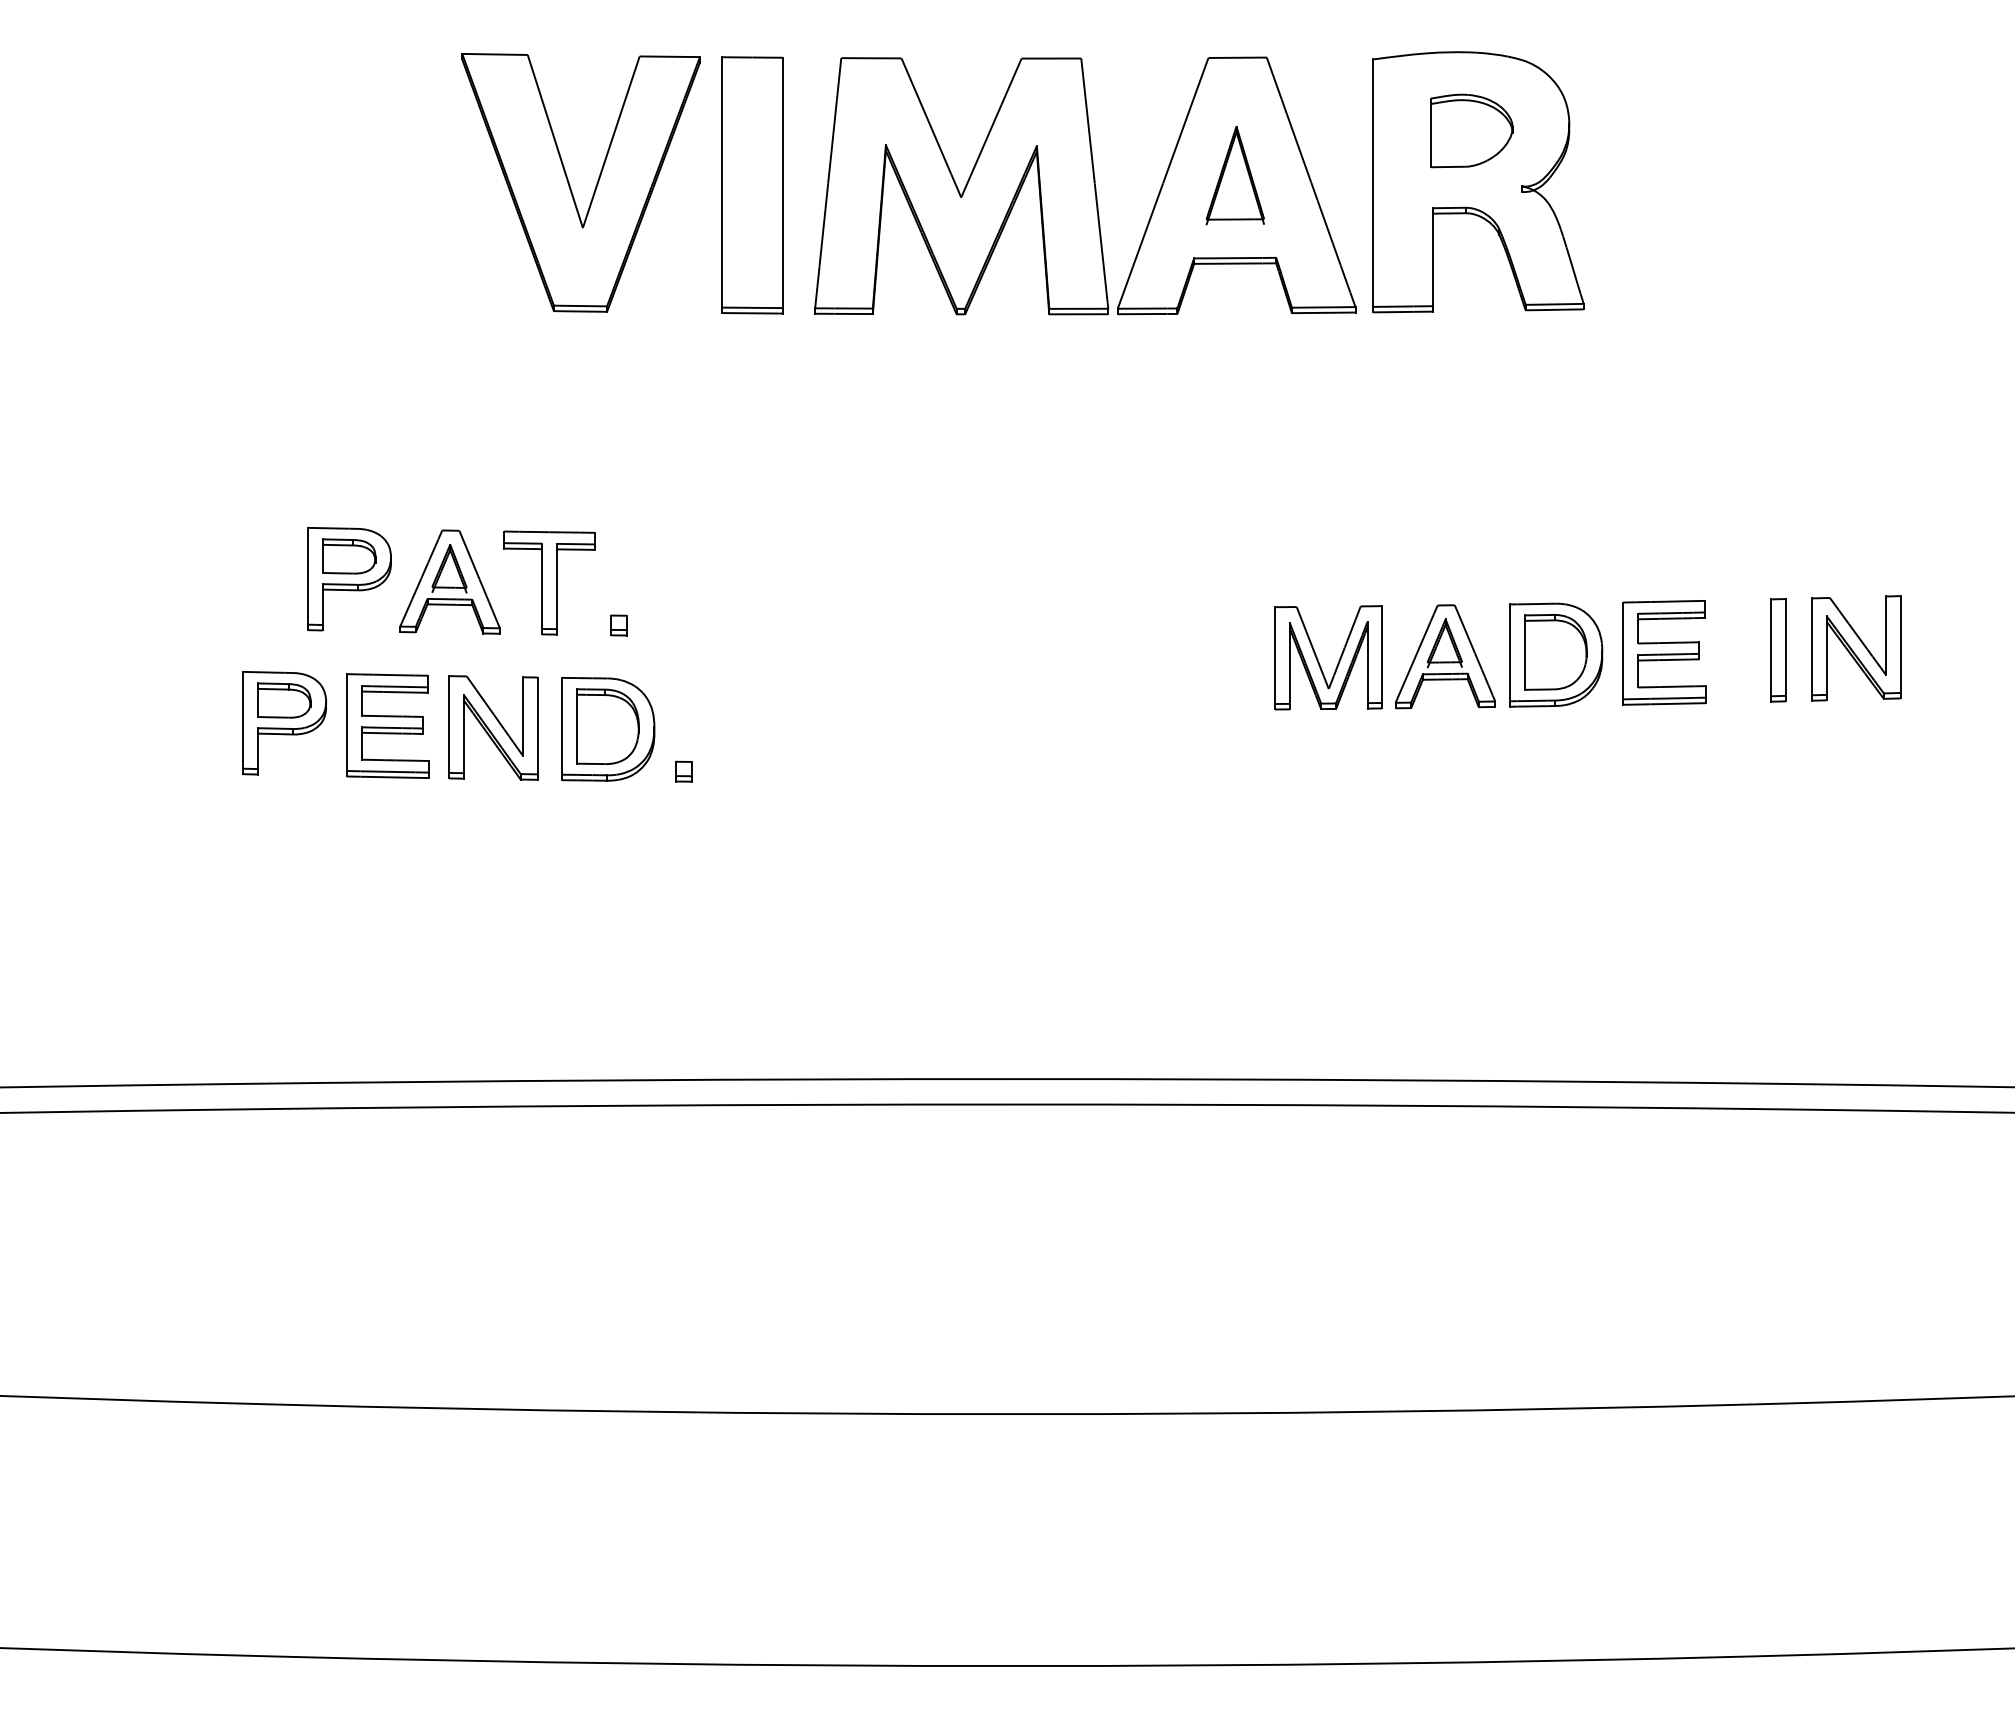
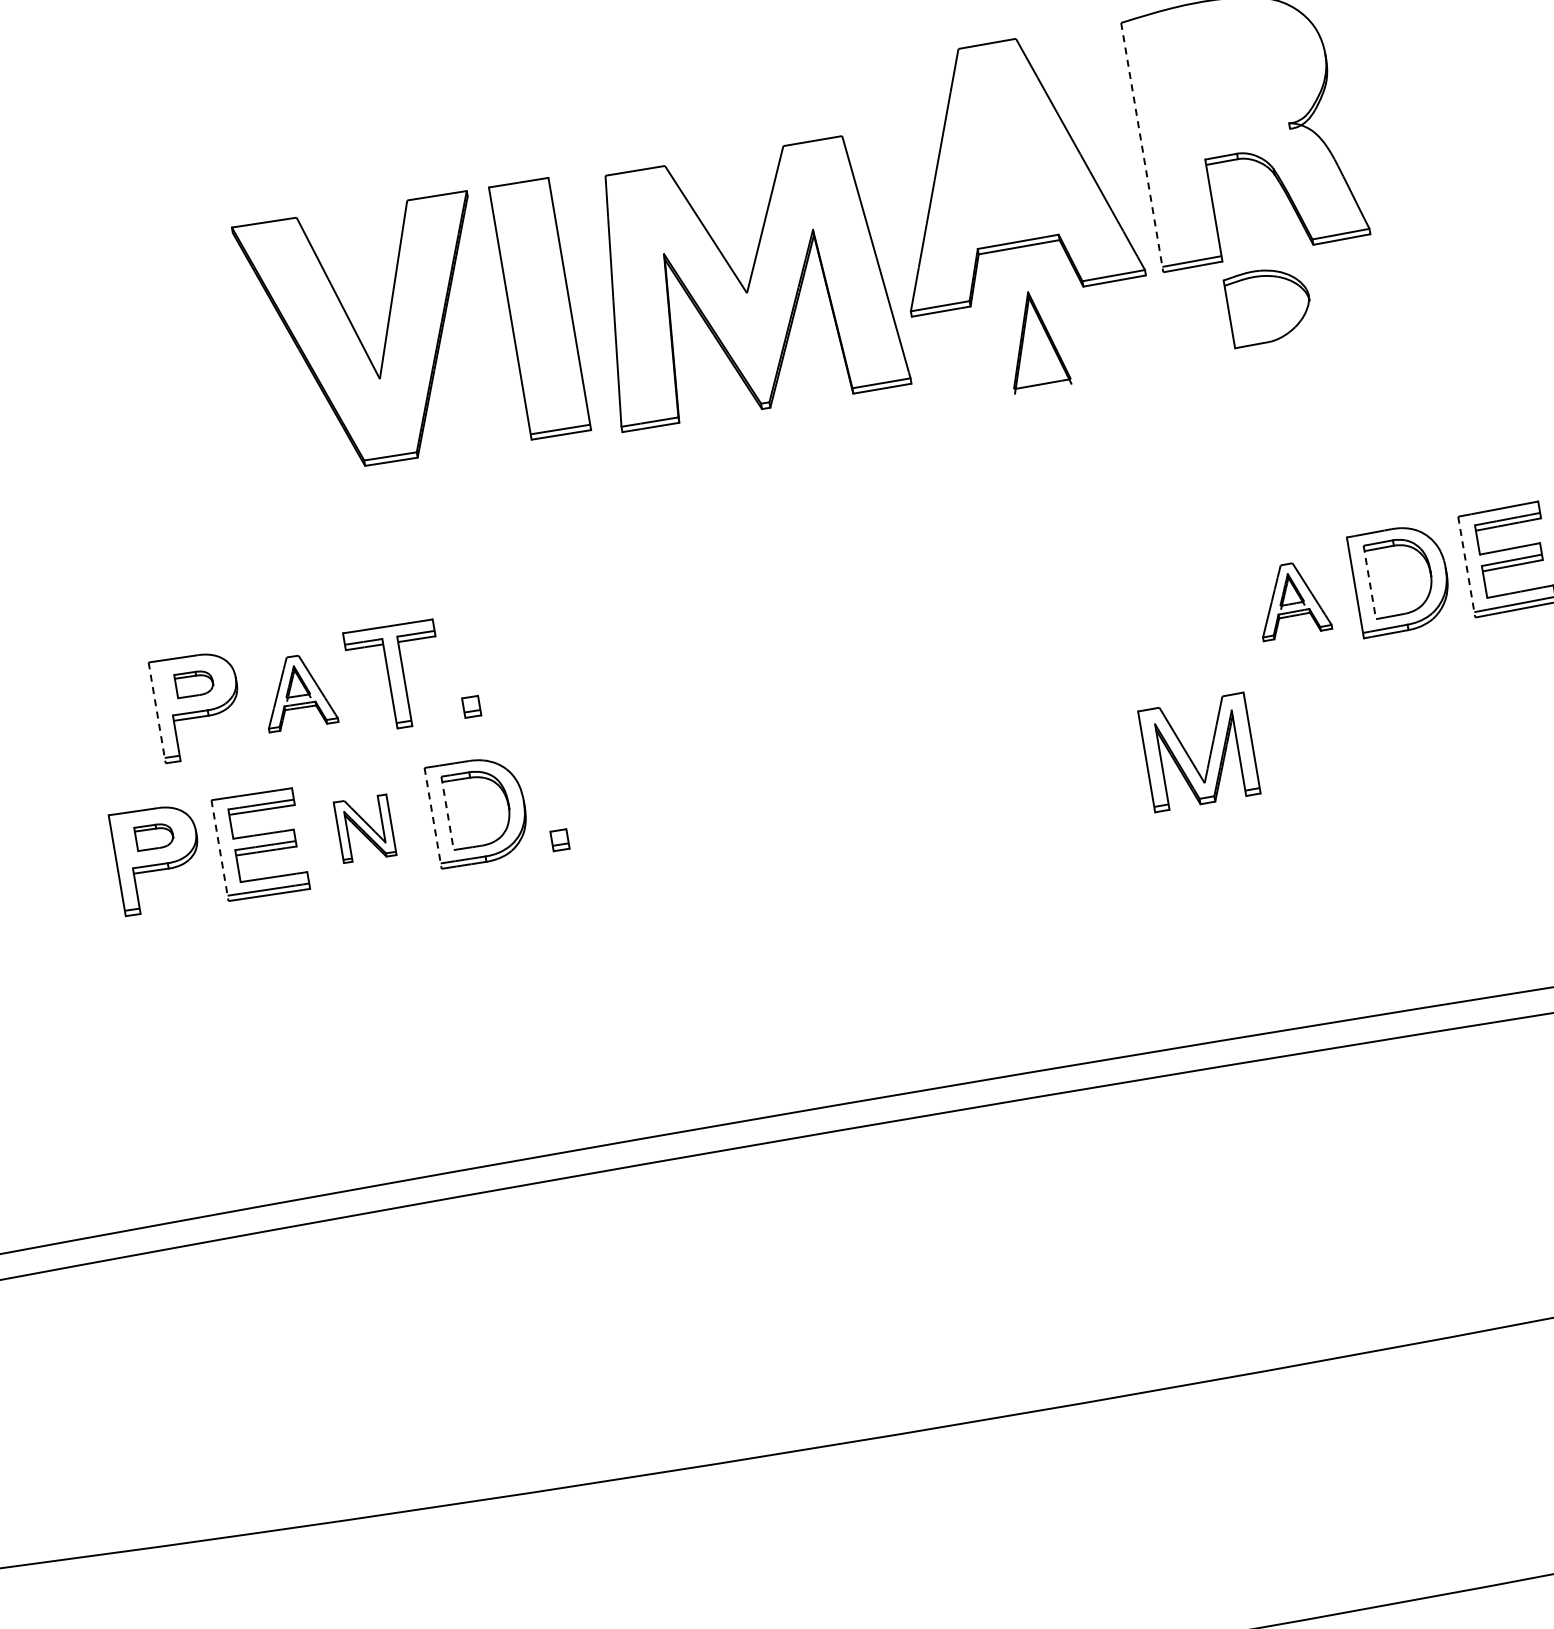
part: (1471, 130) -> (1268, 305), moved
part: (1234, 175) -> (1034, 340), moved
part: (570, 185) -> (360, 339), moved
part: (752, 185) -> (540, 308), moved
part: (961, 186) -> (745, 282), moved
line: (1373, 186) -> (1142, 148), solid -> dashed
part: (349, 556) -> (194, 683), size x0.7
line: (307, 579) -> (157, 713), solid -> dashed
part: (449, 581) -> (297, 691), size x0.7
line: (1525, 653) -> (1370, 583), solid -> dashed
line: (1623, 654) -> (1467, 567), solid -> dashed
part: (1445, 656) -> (1292, 599), size x0.7
part: (1318, 659) -> (1189, 755), moved
part: (284, 700) -> (154, 836), size x0.7
line: (346, 725) -> (219, 850), solid -> dashed
line: (577, 726) -> (447, 813), solid -> dashed
part: (493, 727) -> (365, 828), size x0.6
line: (562, 729) -> (433, 818), solid -> dashed

